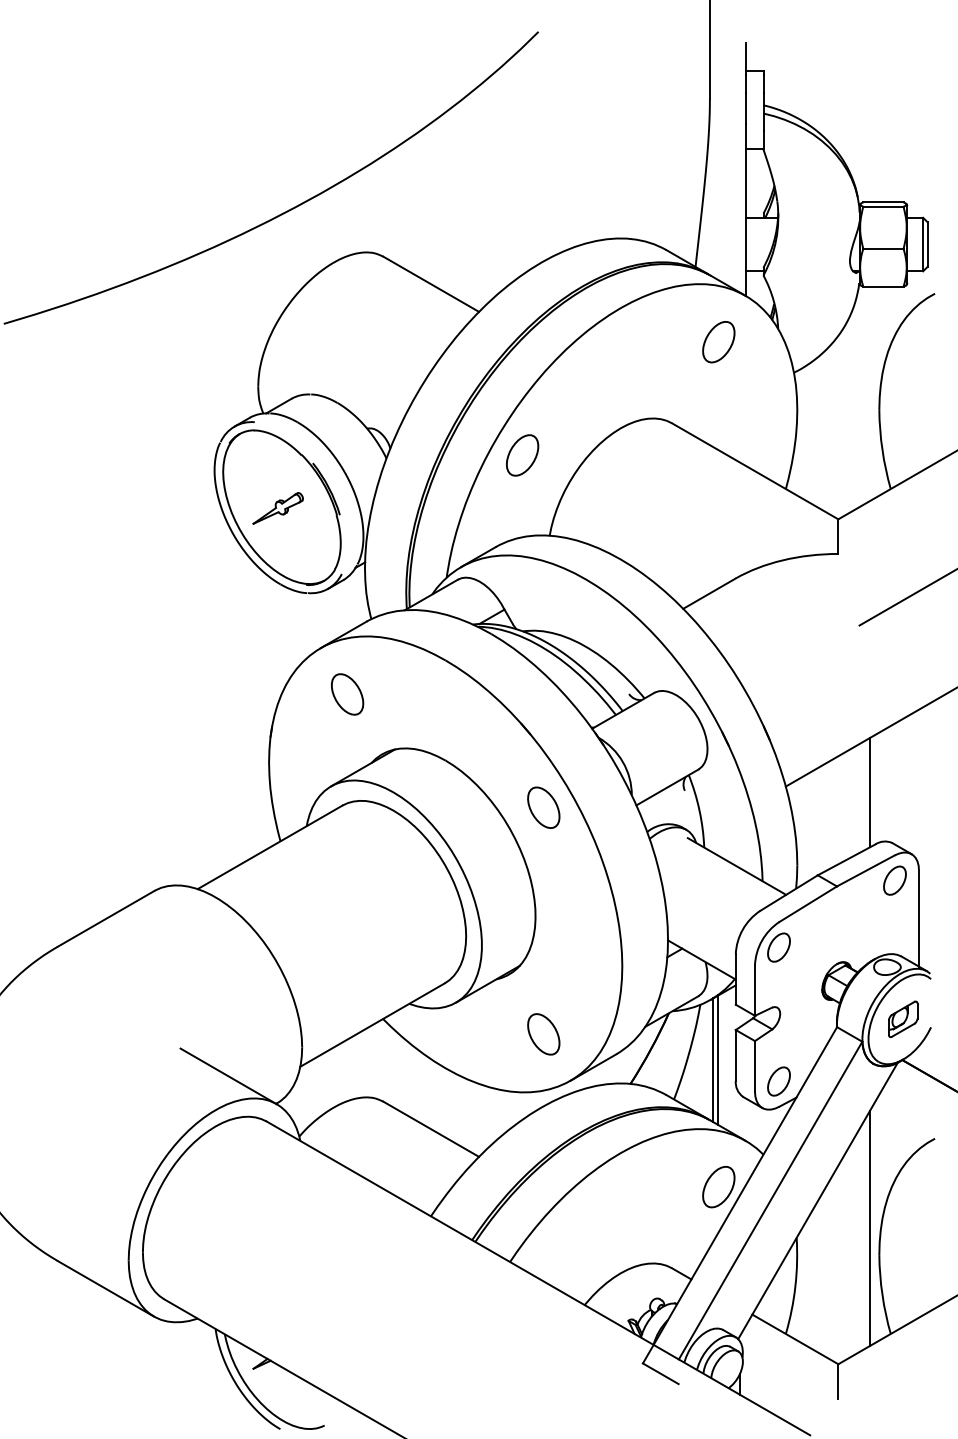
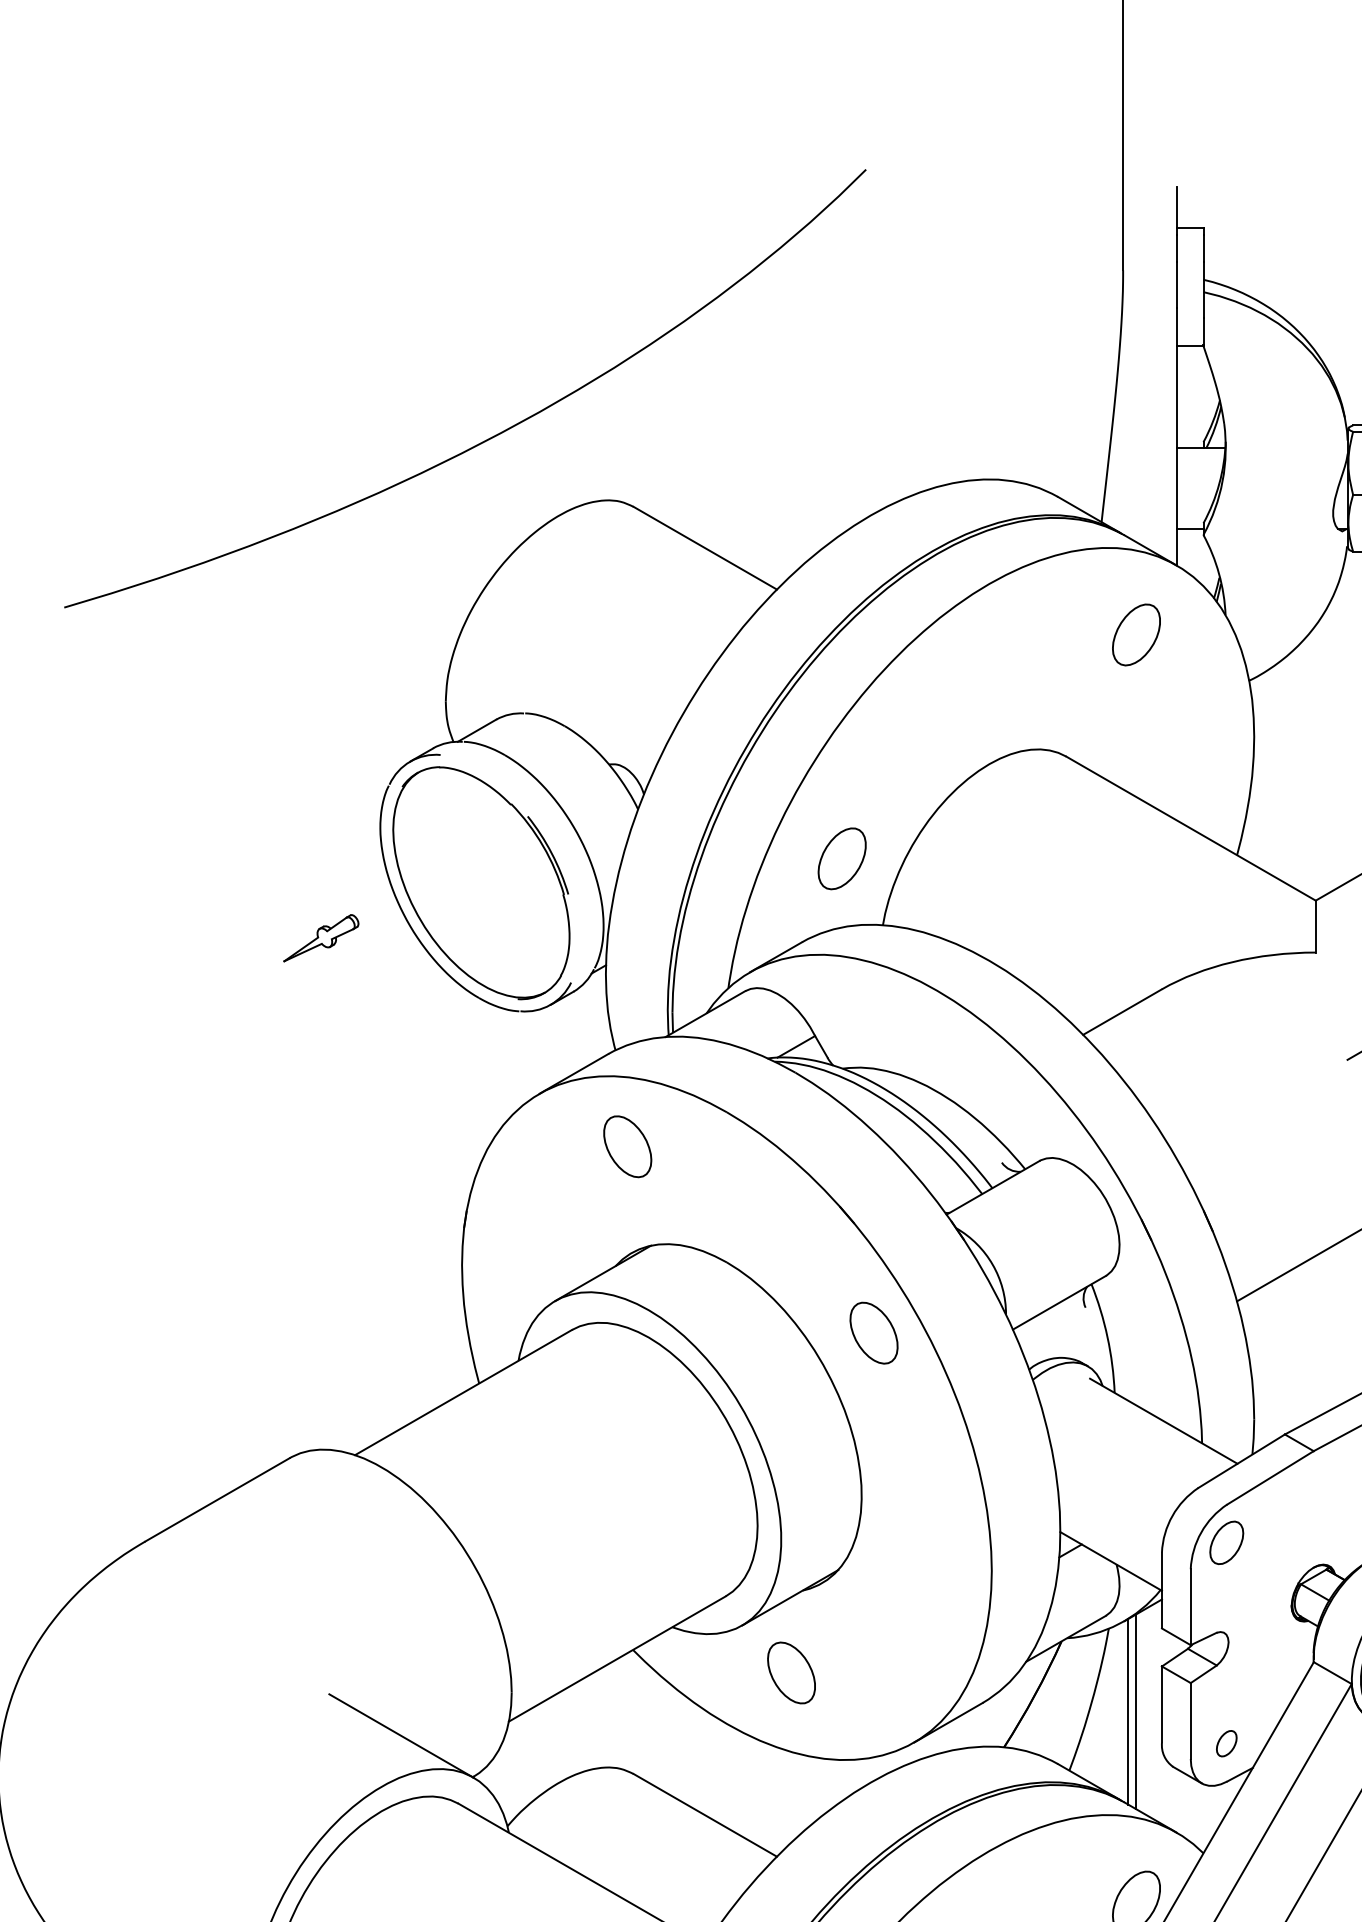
part: (522, 455) -> (842, 858), moved
part: (277, 508) -> (320, 938), moved
part: (347, 694) -> (627, 1146), moved
part: (543, 1034) -> (791, 1673), moved
part: (778, 1081) -> (1225, 1743), size x0.6

